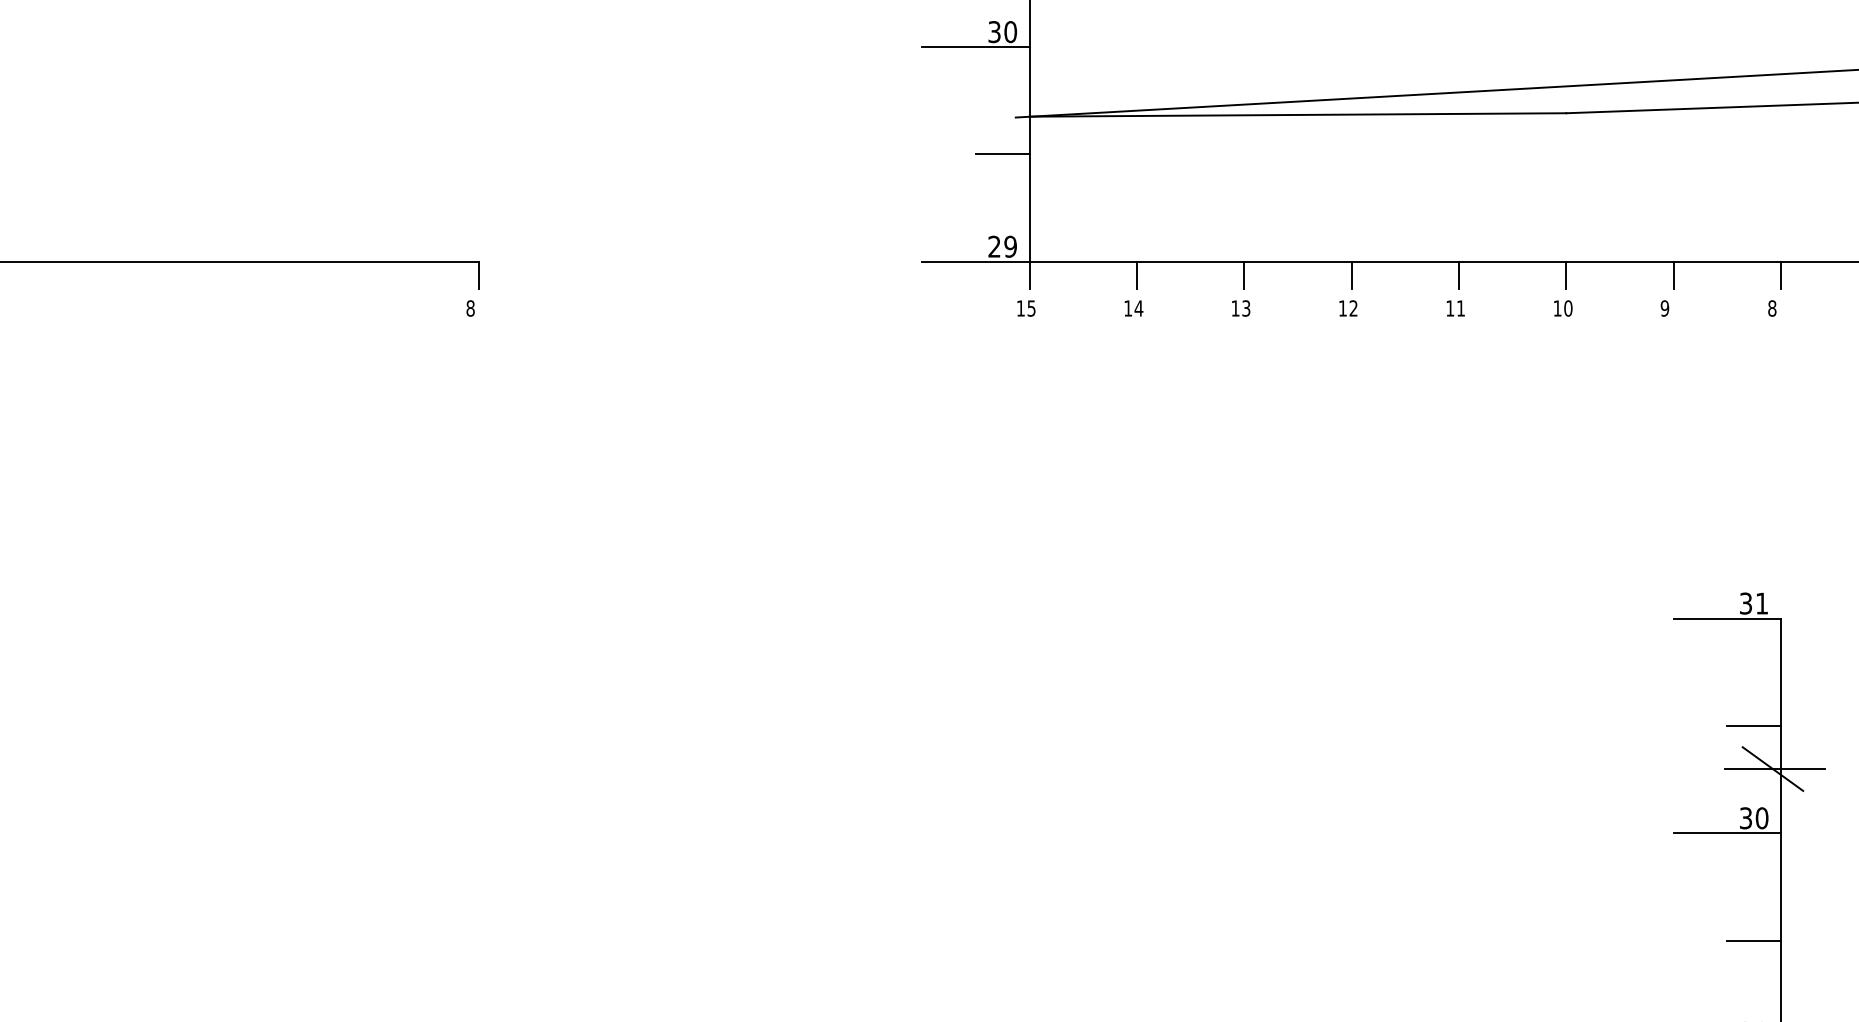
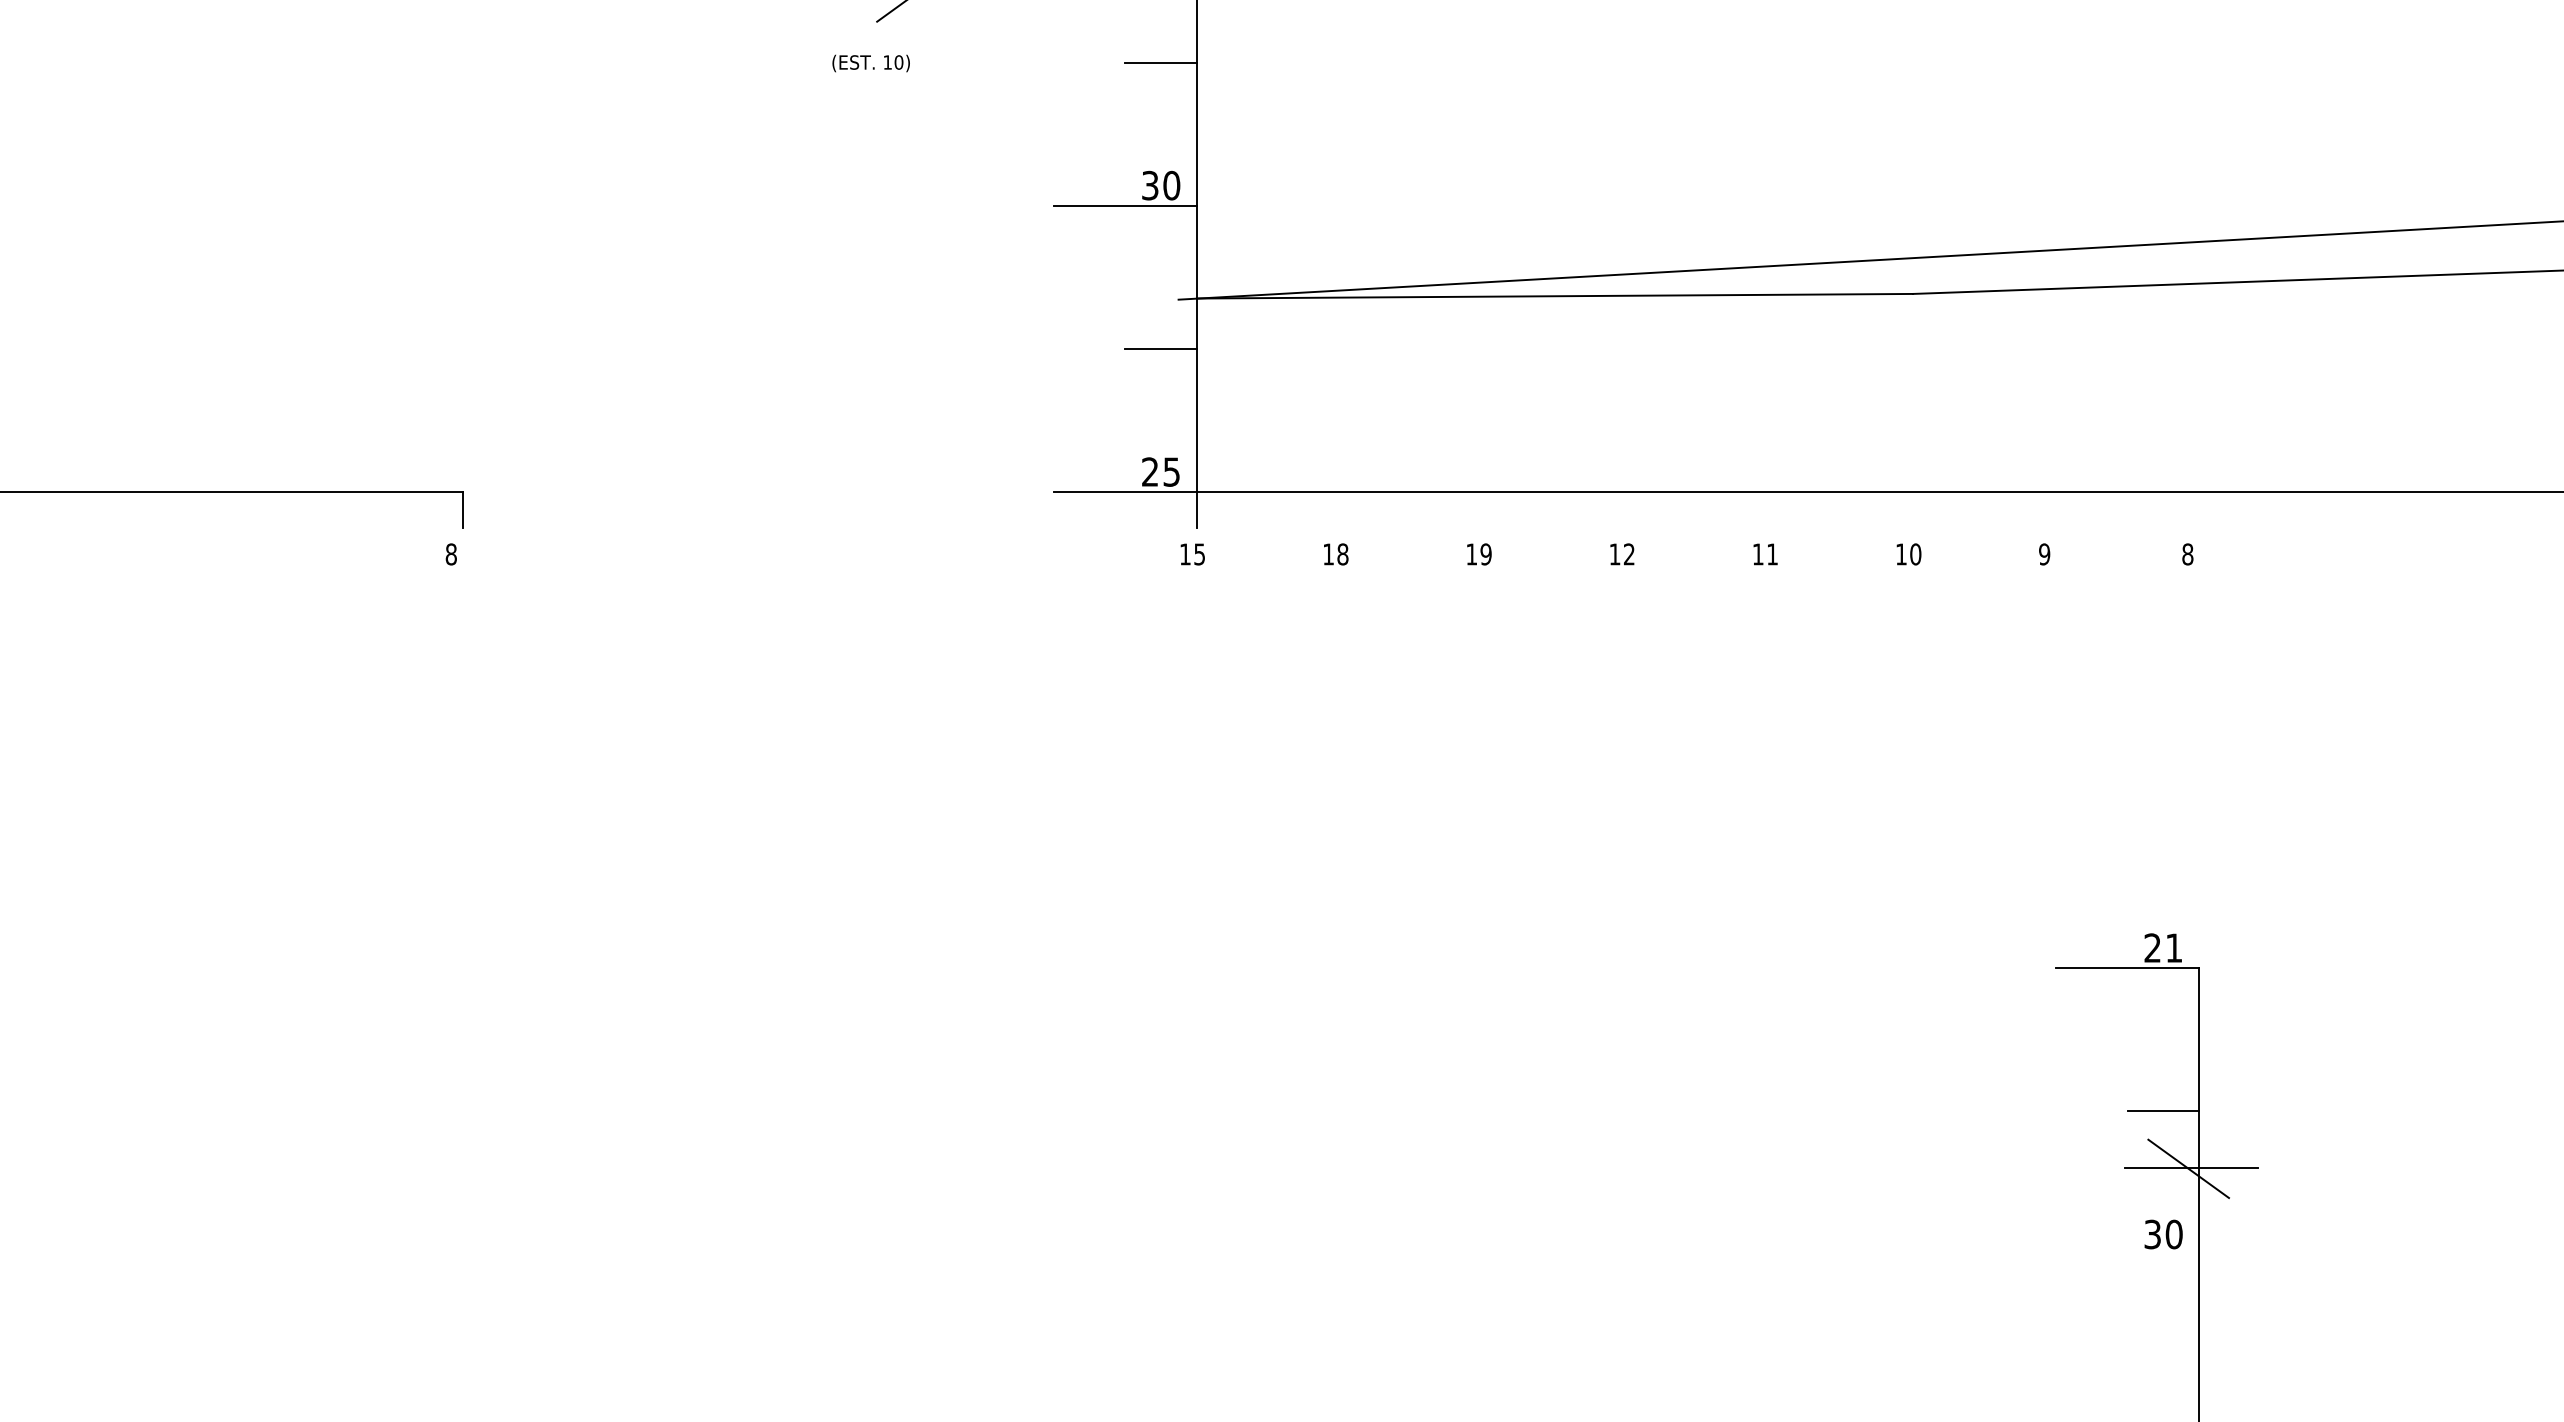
text: (1010, 246) -> (1171, 471), 29 -> 25
line: (1137, 274) -> (1340, 509), removed
line: (1244, 274) -> (1483, 509), removed
line: (1351, 274) -> (1626, 509), removed
line: (1458, 274) -> (1769, 509), removed
line: (1565, 274) -> (1912, 509), removed
line: (1673, 274) -> (2056, 509), removed
line: (1781, 274) -> (2199, 509), removed
text: (1138, 308) -> (1342, 554), 14 -> 18
text: (1245, 308) -> (1485, 554), 13 -> 19
text: (1745, 603) -> (2152, 947), 31 -> 21
line: (1727, 833) -> (2127, 1254), removed
line: (1754, 940) -> (2163, 1397), removed

